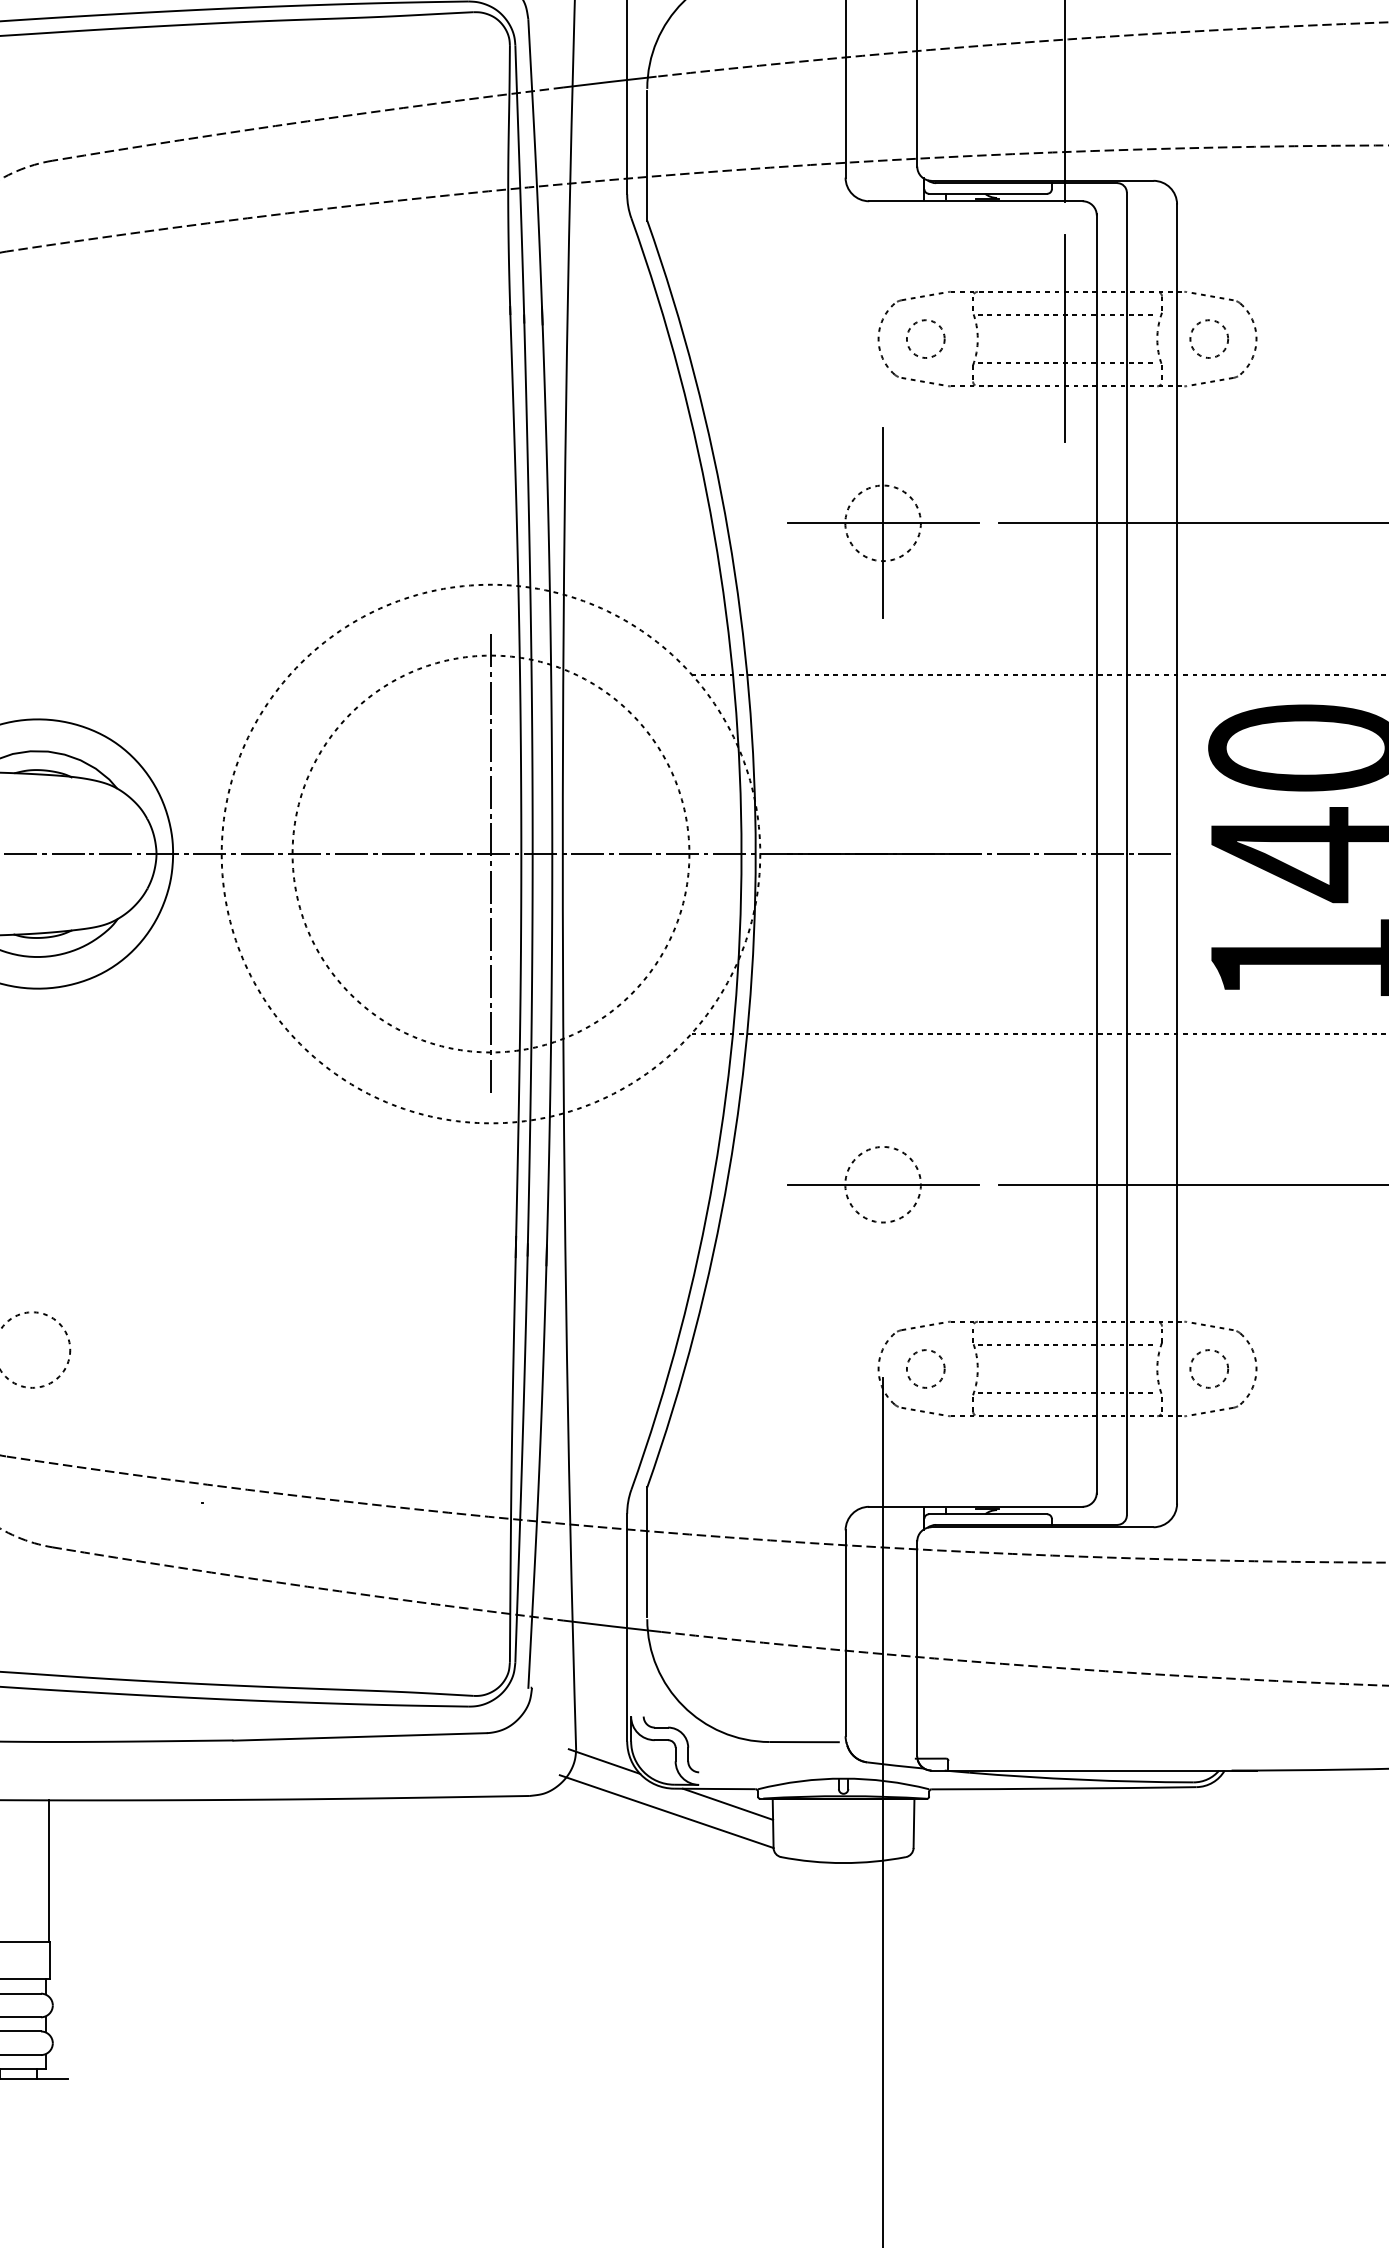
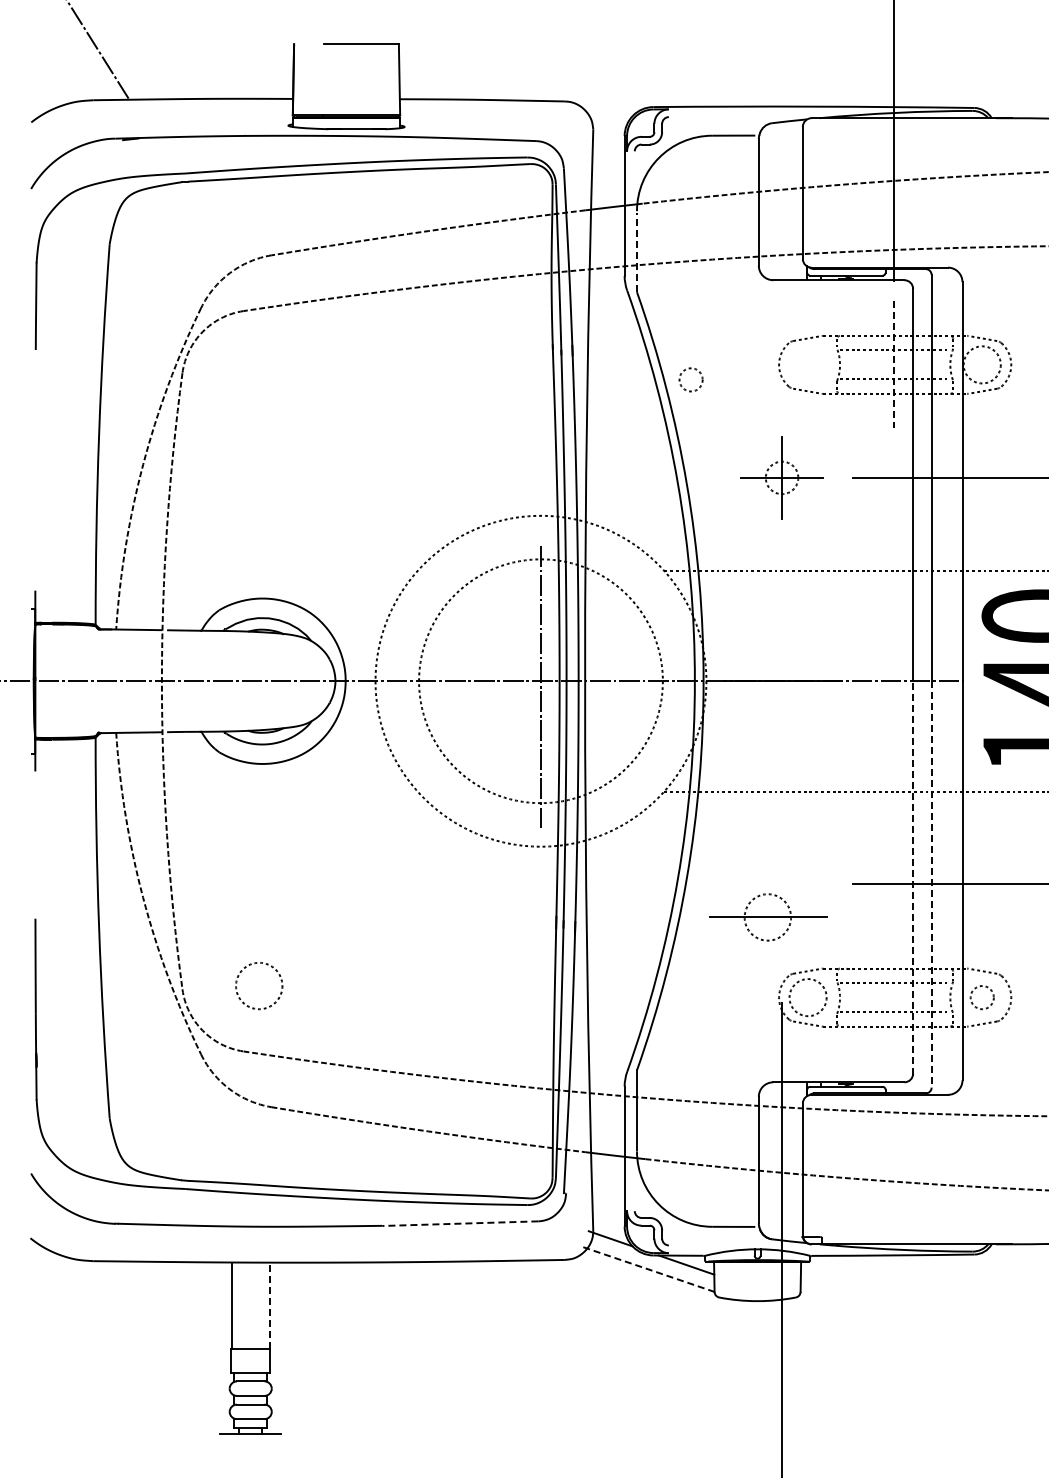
line: (646, 156) -> (636, 252), solid -> dashed
circle: (924, 338) -> (690, 379), moved
line: (1064, 338) -> (893, 364), solid -> dashed
circle: (1208, 338) -> (981, 364), size x1.6
part: (884, 522) -> (782, 477), size x0.7
line: (1097, 1175) -> (913, 878), solid -> dashed
part: (884, 1184) -> (768, 917), moved
line: (1126, 1184) -> (931, 884), solid -> dashed
circle: (924, 1368) -> (807, 997), size x1.6
line: (360, 1736) -> (460, 1223), solid -> dashed
line: (667, 1811) -> (649, 1269), solid -> dashed
line: (49, 1870) -> (269, 1305), solid -> dashed

